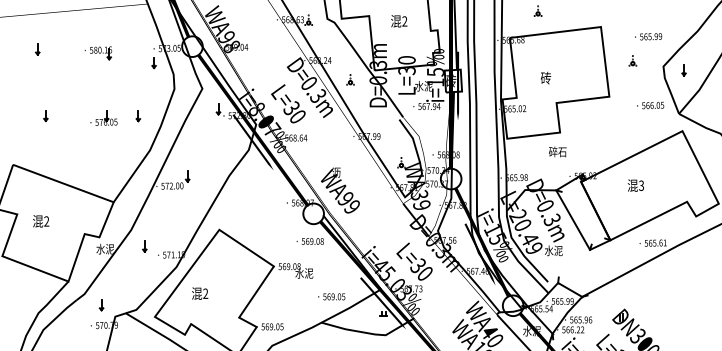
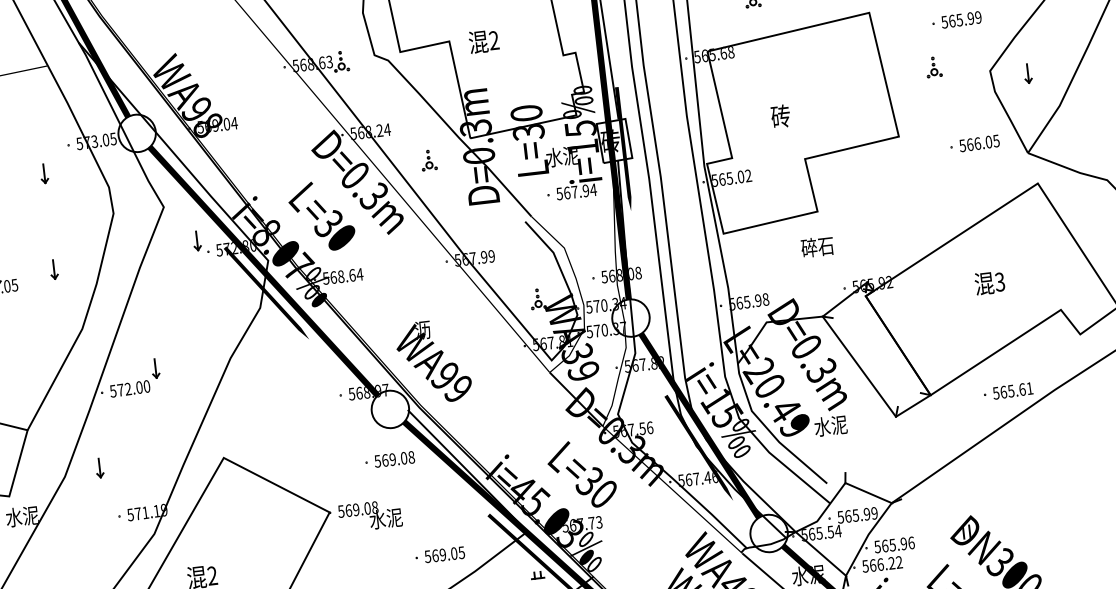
text: (399, 21) -> (484, 41), moved
part: (153, 63) -> (43, 174), moved
text: (635, 185) -> (989, 282), moved
part: (144, 246) -> (99, 468), moved

